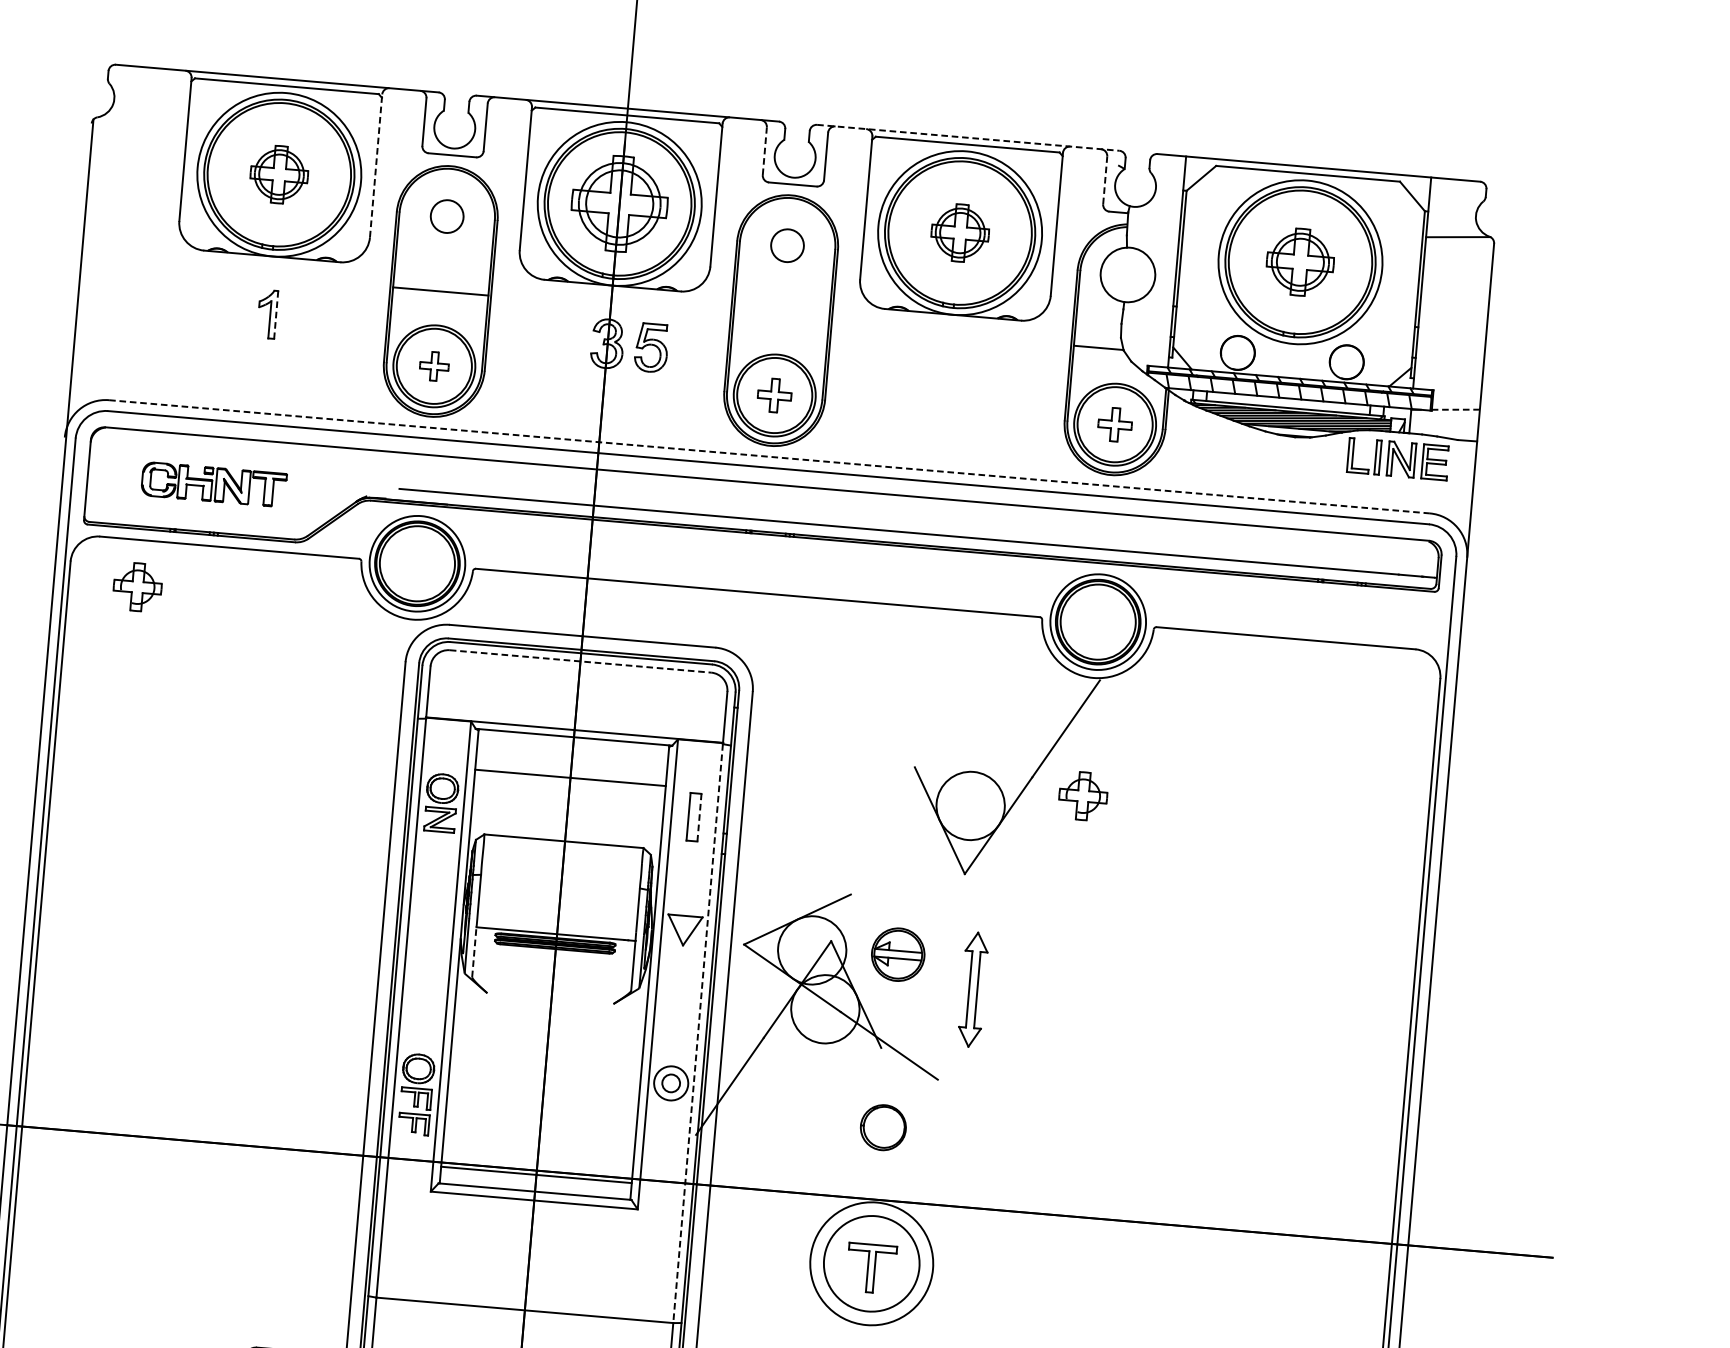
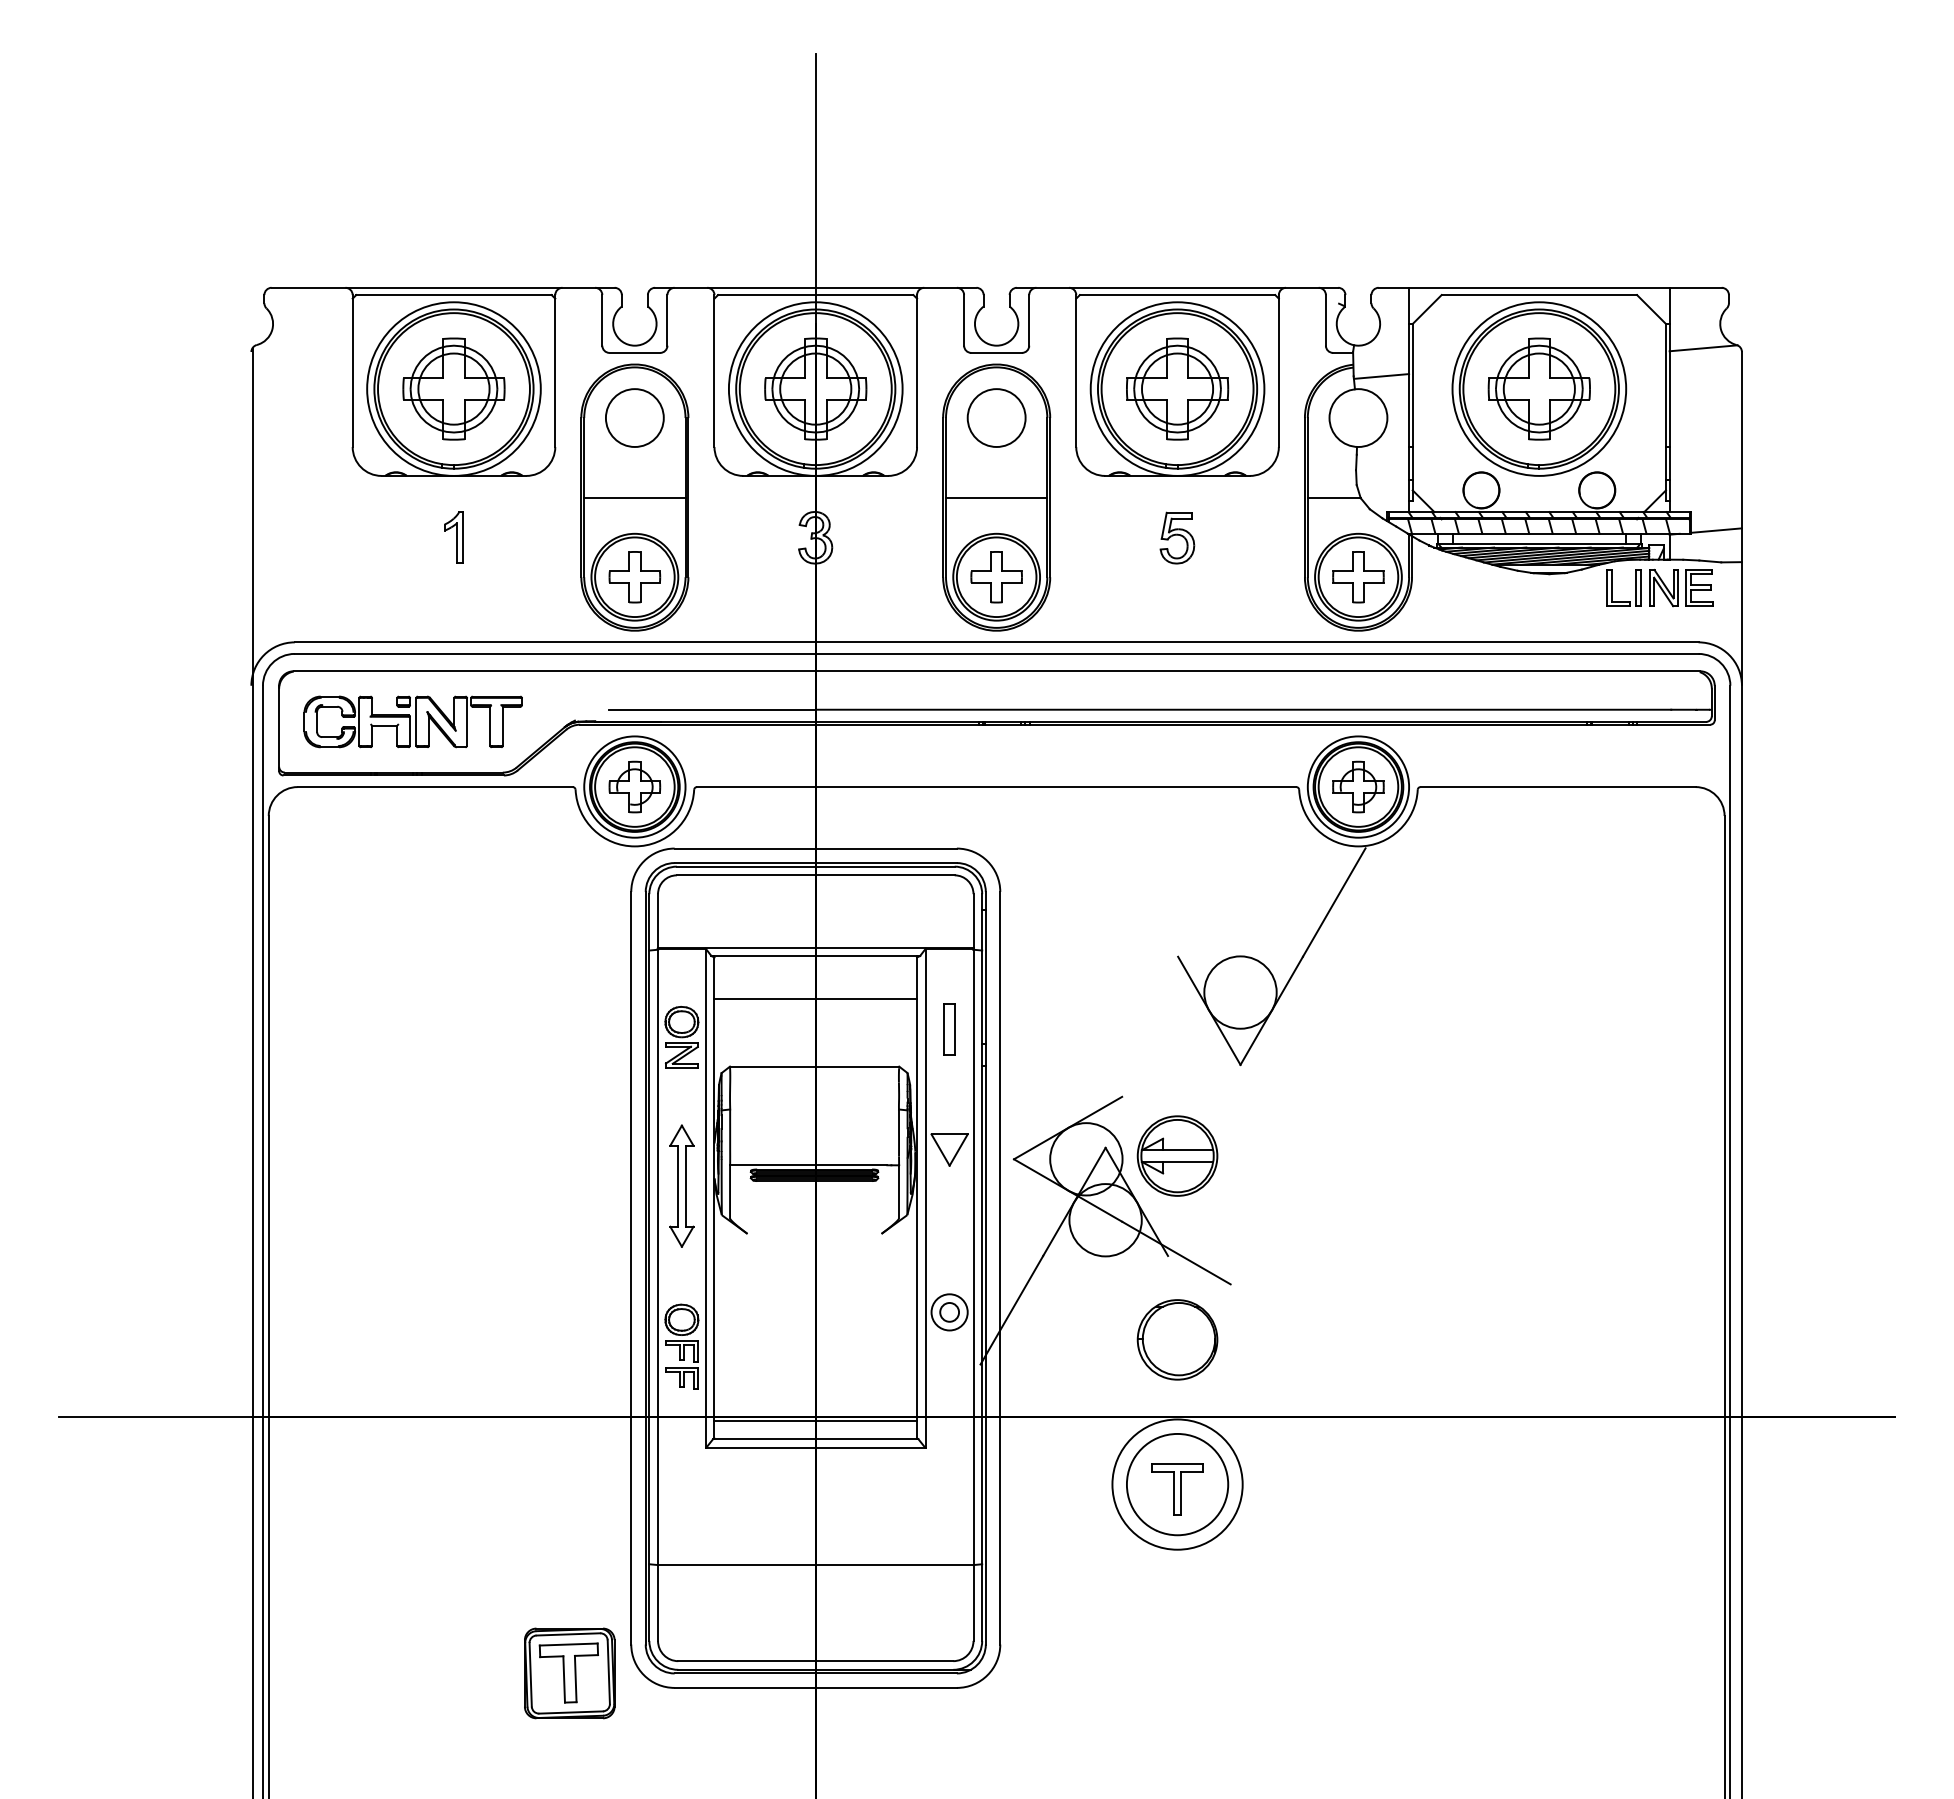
line: (968, 137) -> (1177, 287), dashed -> solid
line: (765, 150) -> (964, 319), dashed -> solid
line: (376, 166) -> (555, 371), dashed -> solid
part: (278, 174) -> (453, 388), size x1.67
line: (1104, 179) -> (1325, 319), dashed -> solid
circle: (446, 216) -> (634, 418), size x1.67
part: (960, 232) -> (1177, 388), size x1.67
line: (1153, 237) -> (1381, 376), added
circle: (787, 245) -> (996, 417), size x1.67
part: (1299, 261) -> (1538, 388), size x1.43
line: (276, 315) -> (463, 537), dashed -> solid
line: (781, 320) -> (996, 497), added
part: (651, 347) -> (1177, 537), moved
part: (433, 366) -> (634, 577), size x1.67
part: (774, 395) -> (996, 577), size x1.43
line: (1455, 409) -> (1716, 530), dashed -> solid
part: (1115, 424) -> (1358, 577), size x1.43
line: (769, 456) -> (996, 642), dashed -> solid
part: (213, 484) -> (412, 721), size x1.43
part: (137, 586) -> (634, 786), moved
line: (580, 661) -> (815, 875), dashed -> solid
part: (1083, 795) -> (1358, 786), moved
line: (699, 816) -> (955, 1028), dashed -> solid
line: (474, 952) -> (730, 1191), dashed -> solid
part: (898, 954) -> (1177, 1155), size x1.43
part: (972, 989) -> (681, 1185), moved
line: (698, 1033) -> (973, 1257), dashed -> solid
part: (883, 1127) -> (1177, 1339), size x1.67

